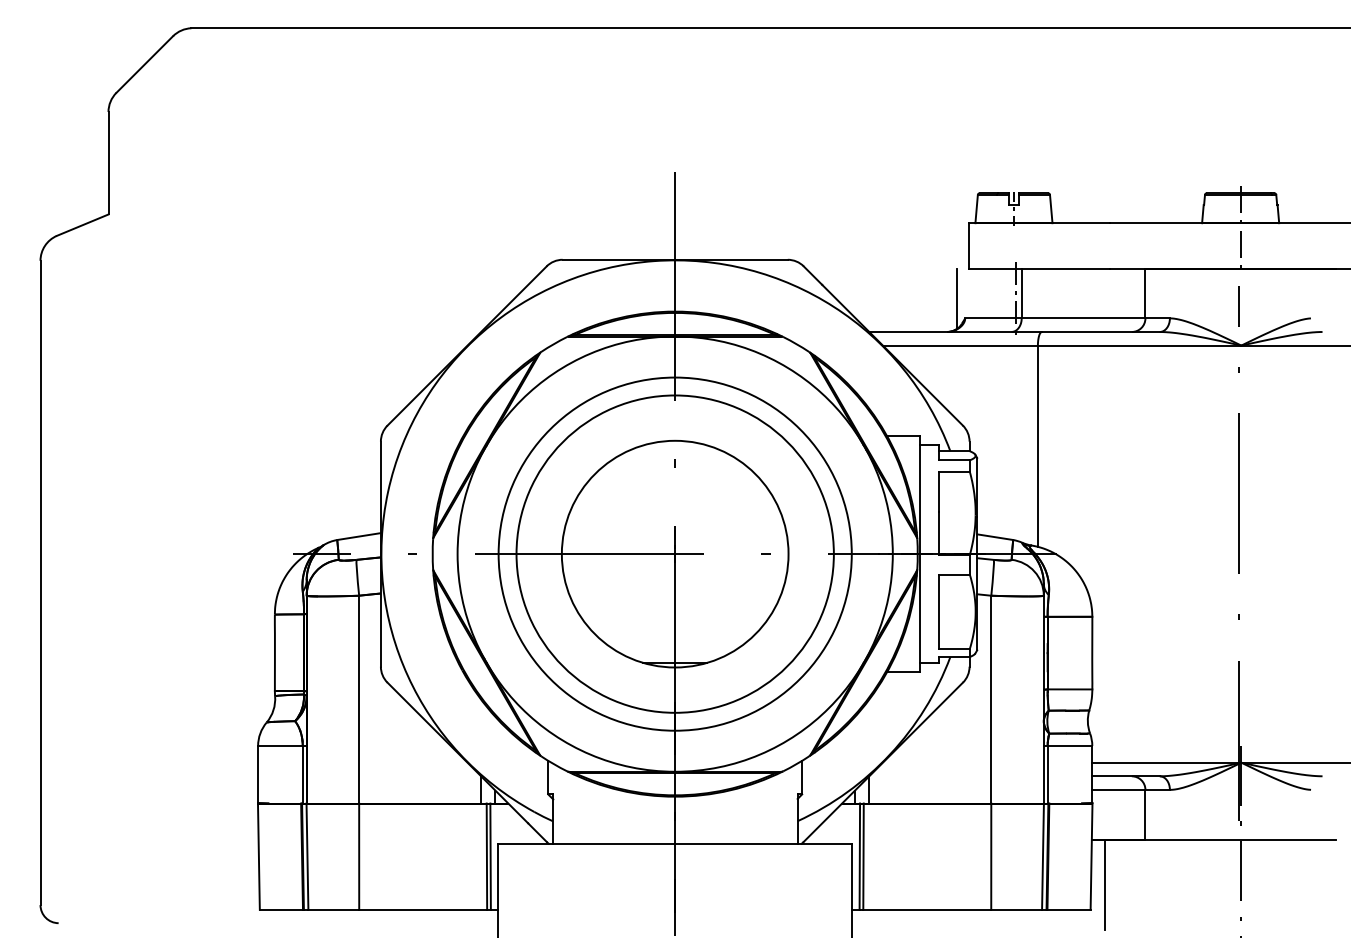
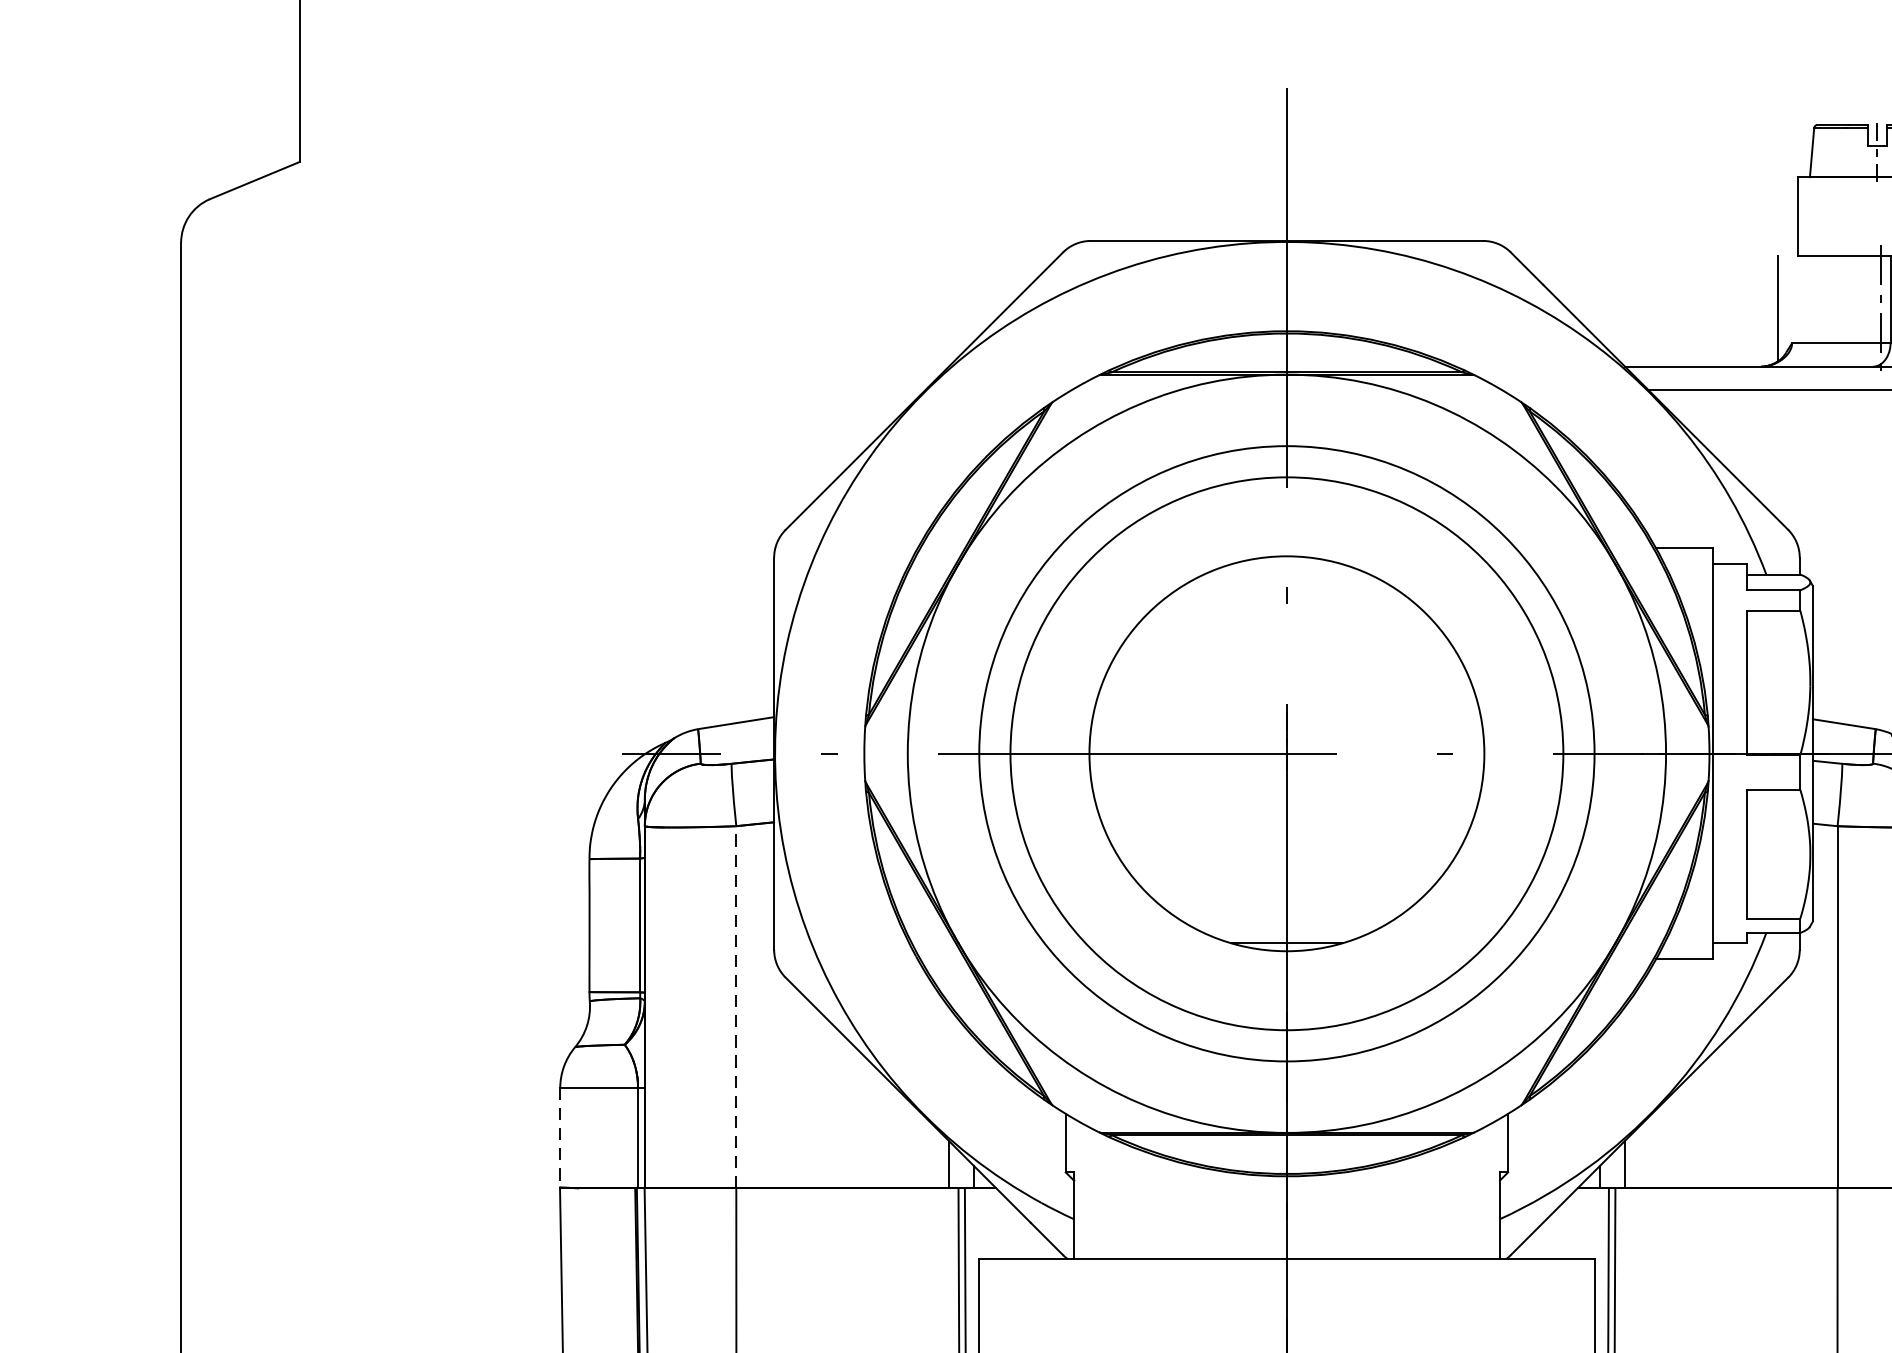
line: (359, 699) -> (736, 1007), solid -> dashed
line: (258, 774) -> (560, 1137), solid -> dashed

